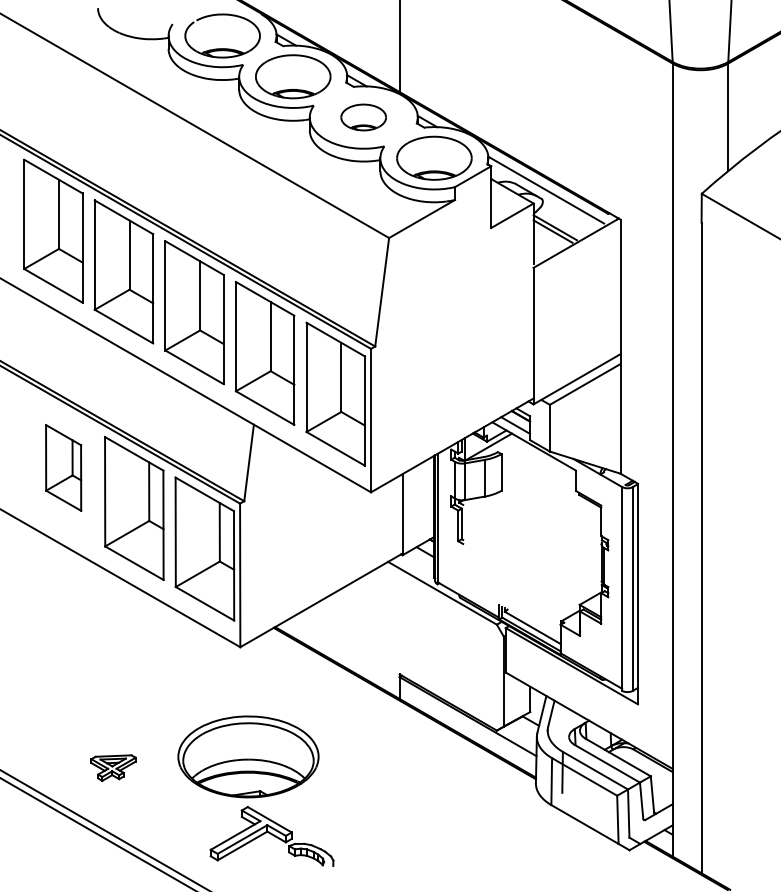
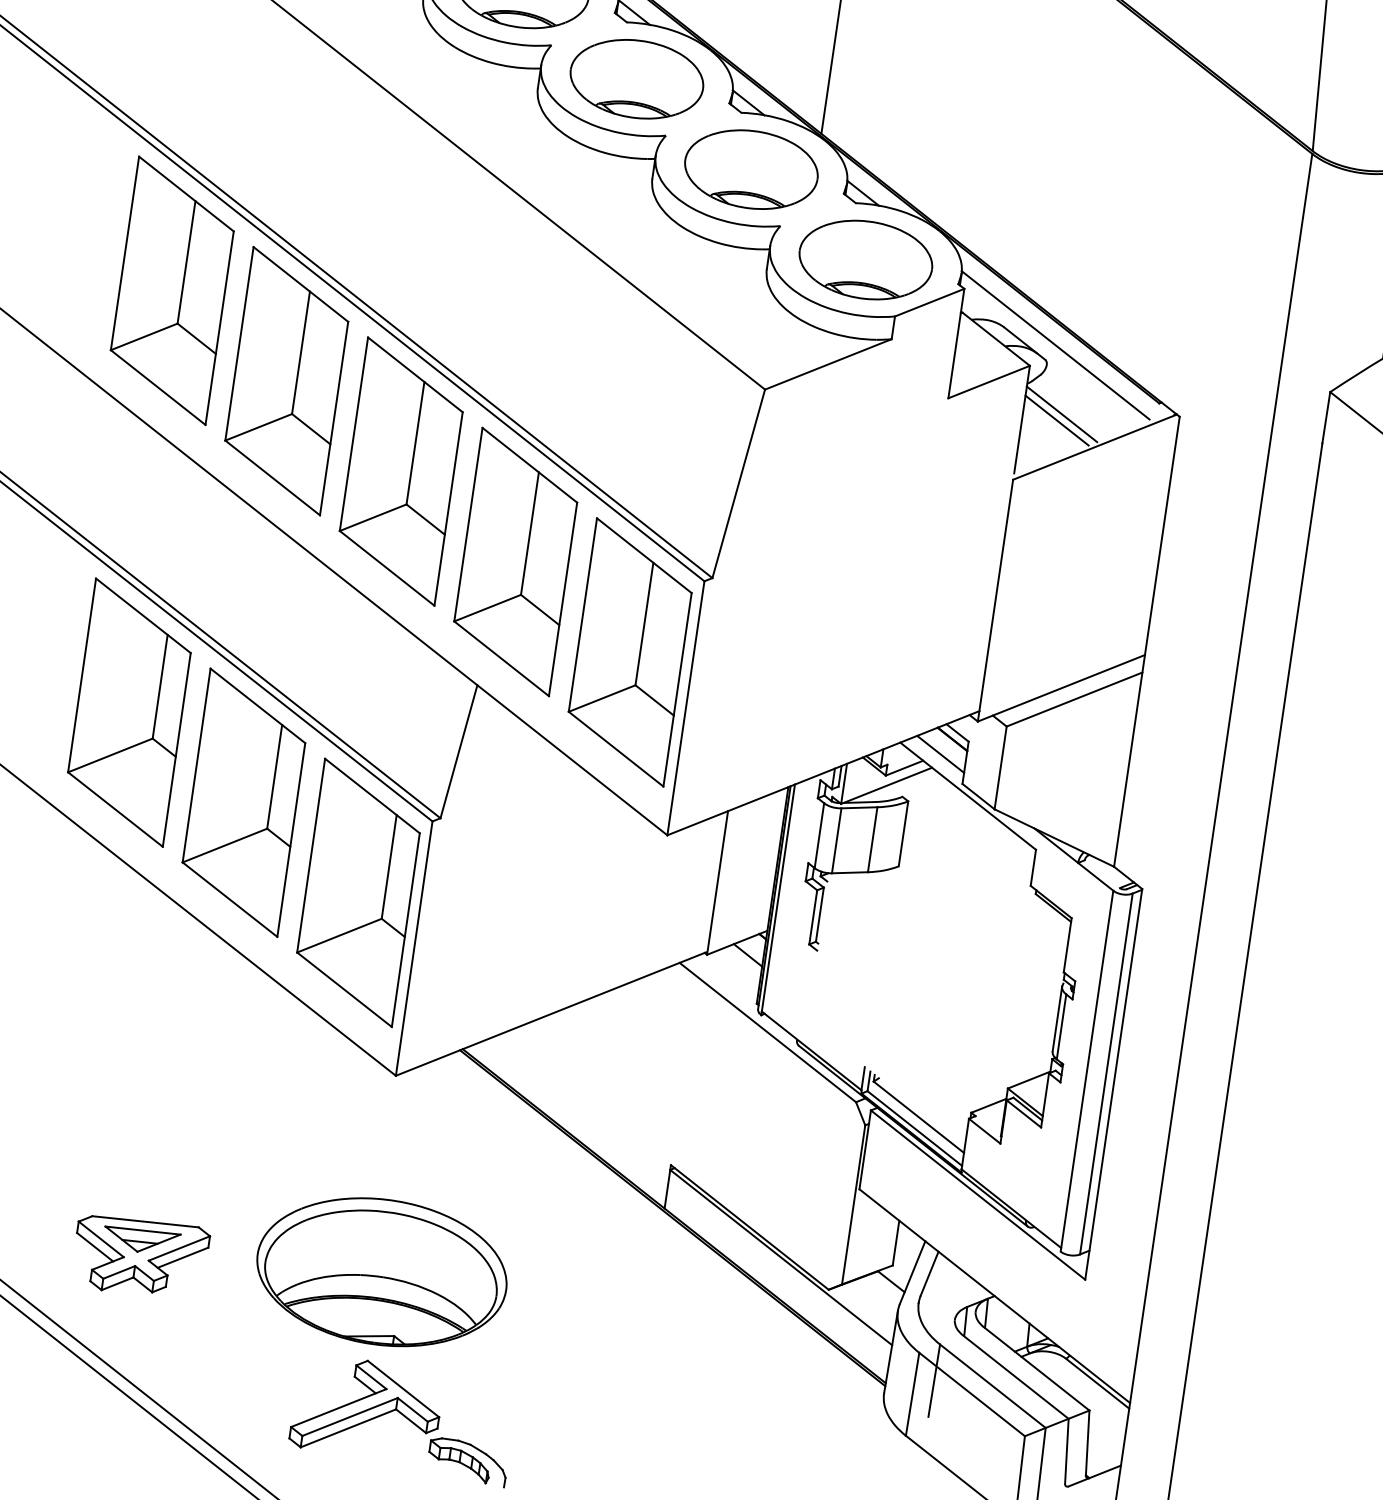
part: (363, 117) -> (750, 169), size x1.67
part: (63, 467) -> (129, 711), size x1.67
part: (113, 767) -> (140, 1256), size x1.67

